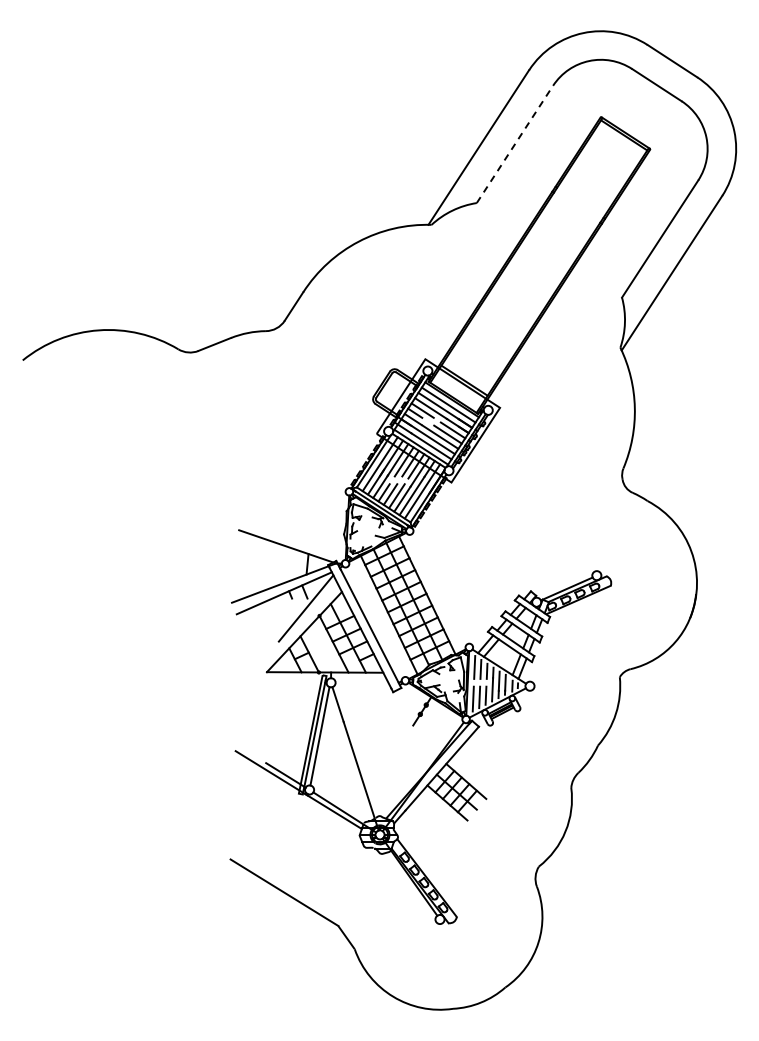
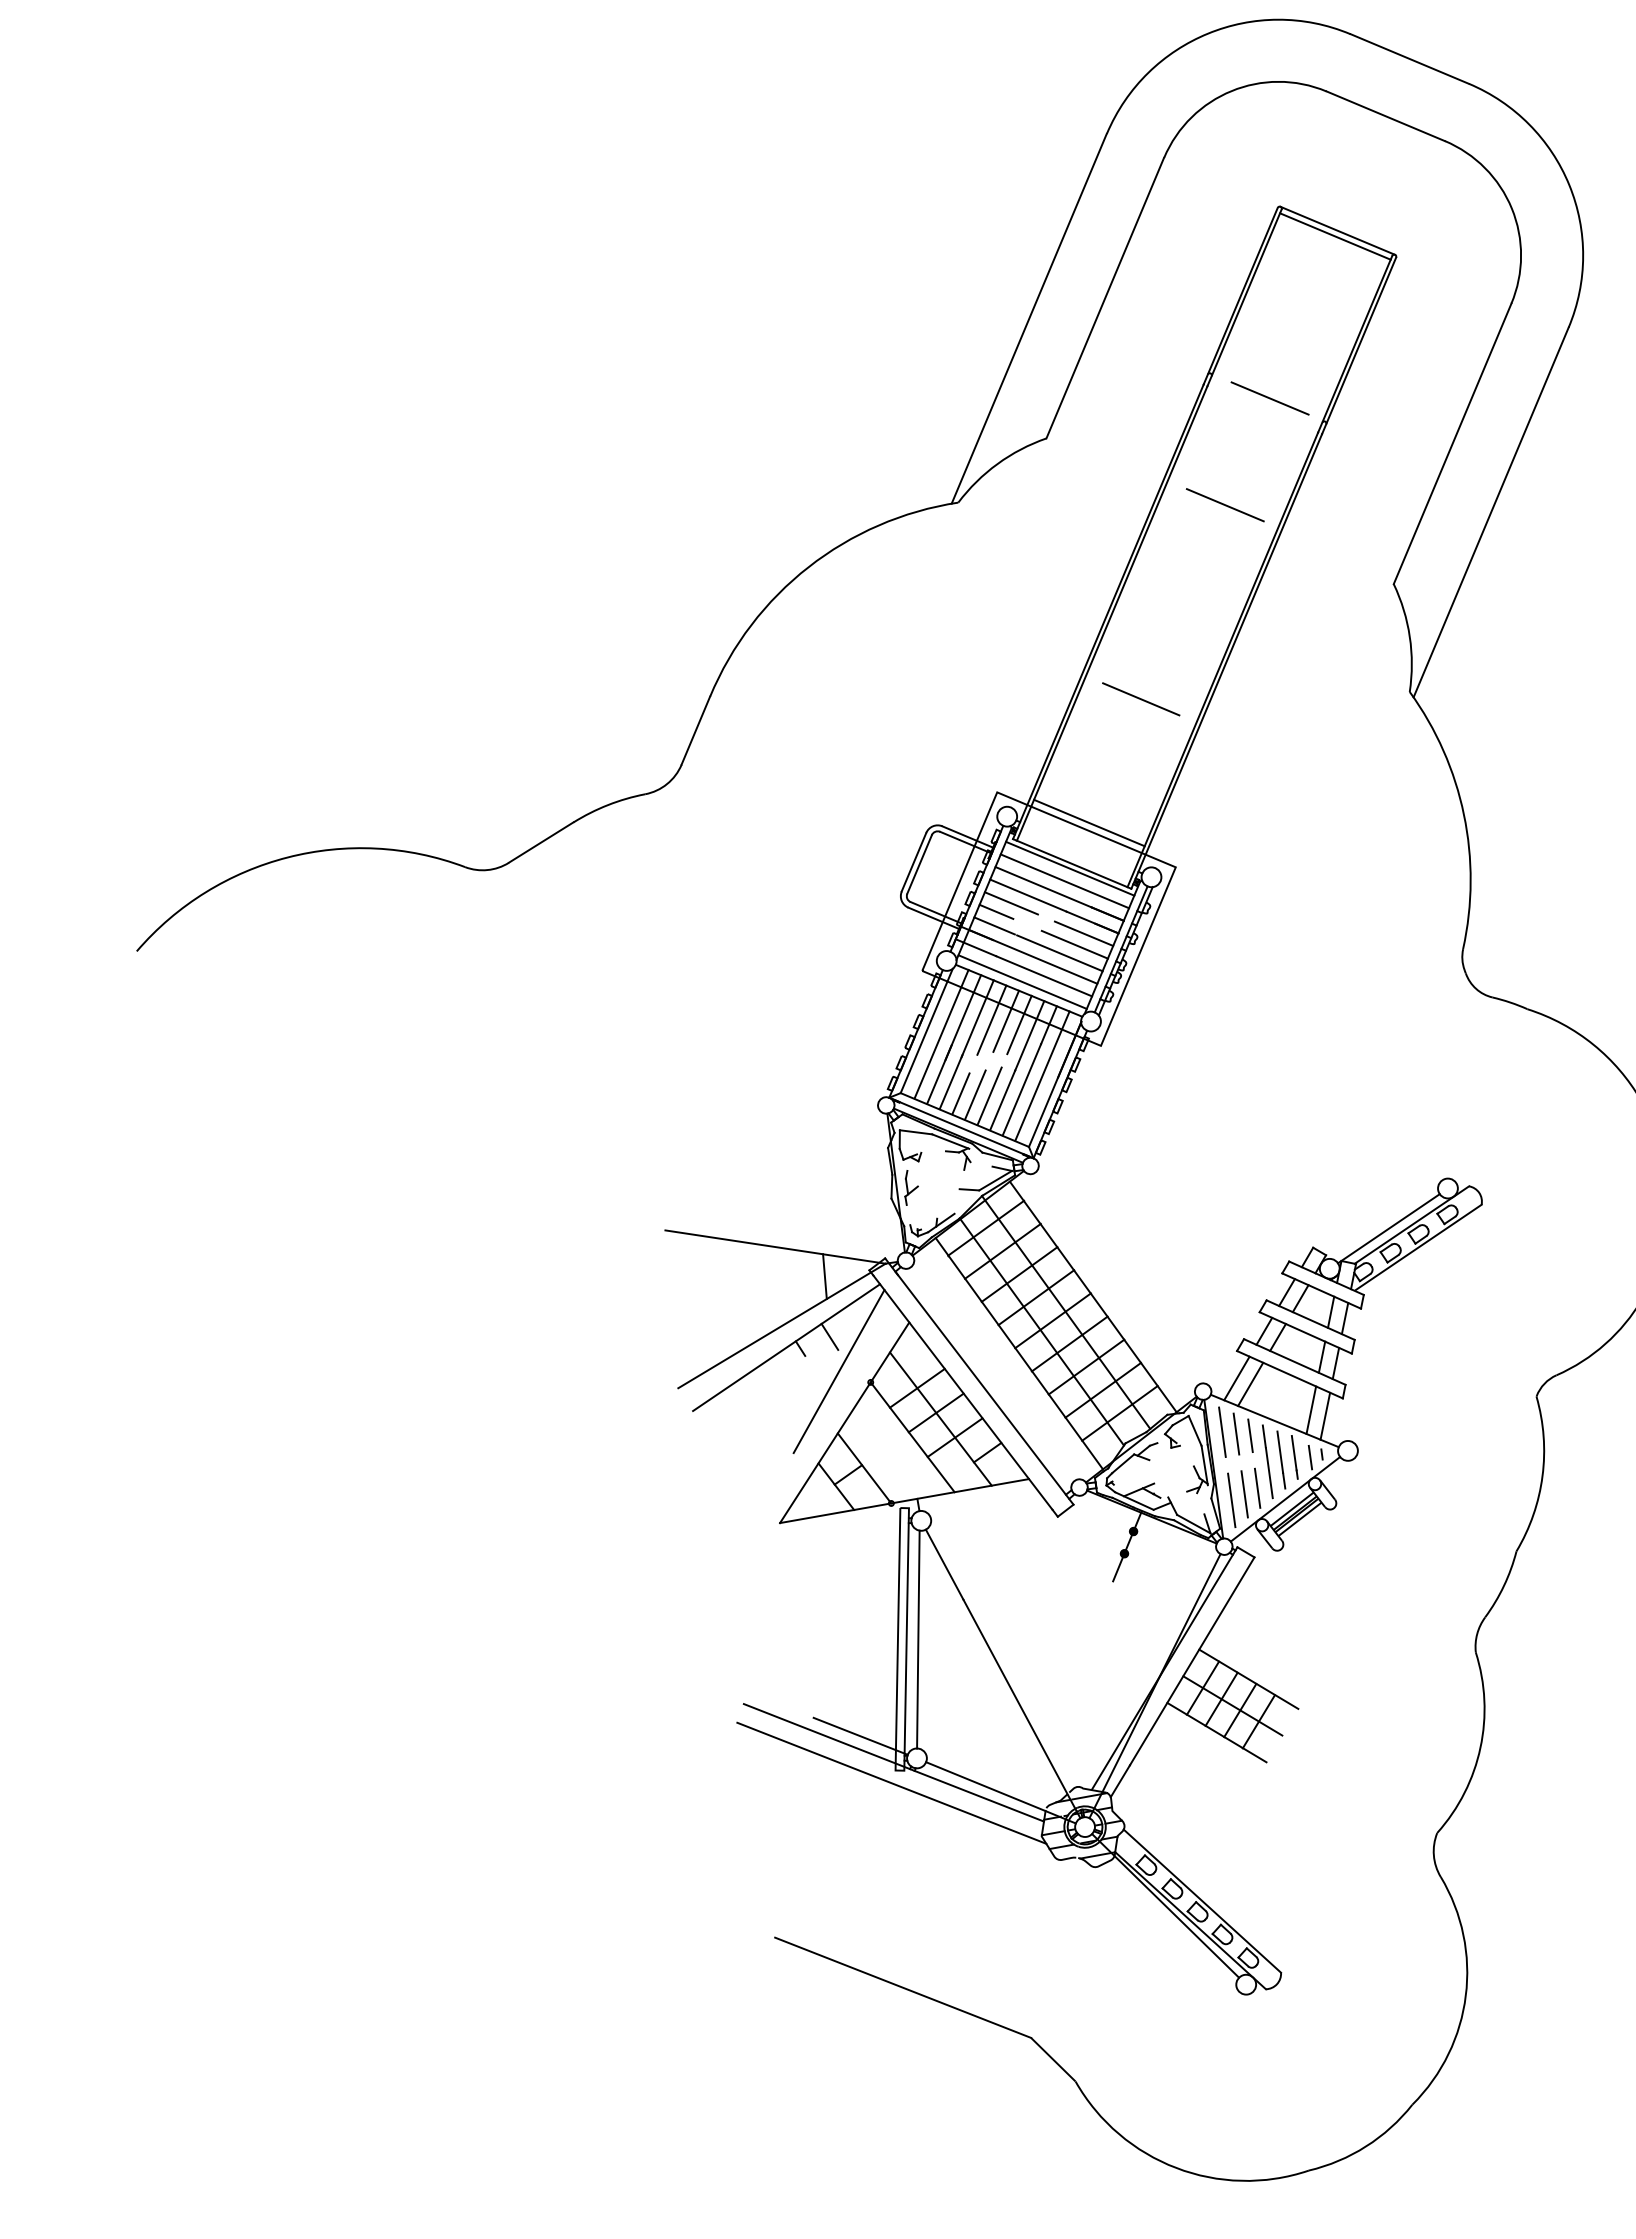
line: (514, 144) -> (1104, 298), dashed -> solid
line: (581, 202) -> (1270, 396), added
line: (552, 247) -> (1225, 504), added
line: (498, 328) -> (1141, 698), added
line: (296, 799) -> (892, 1783), added

